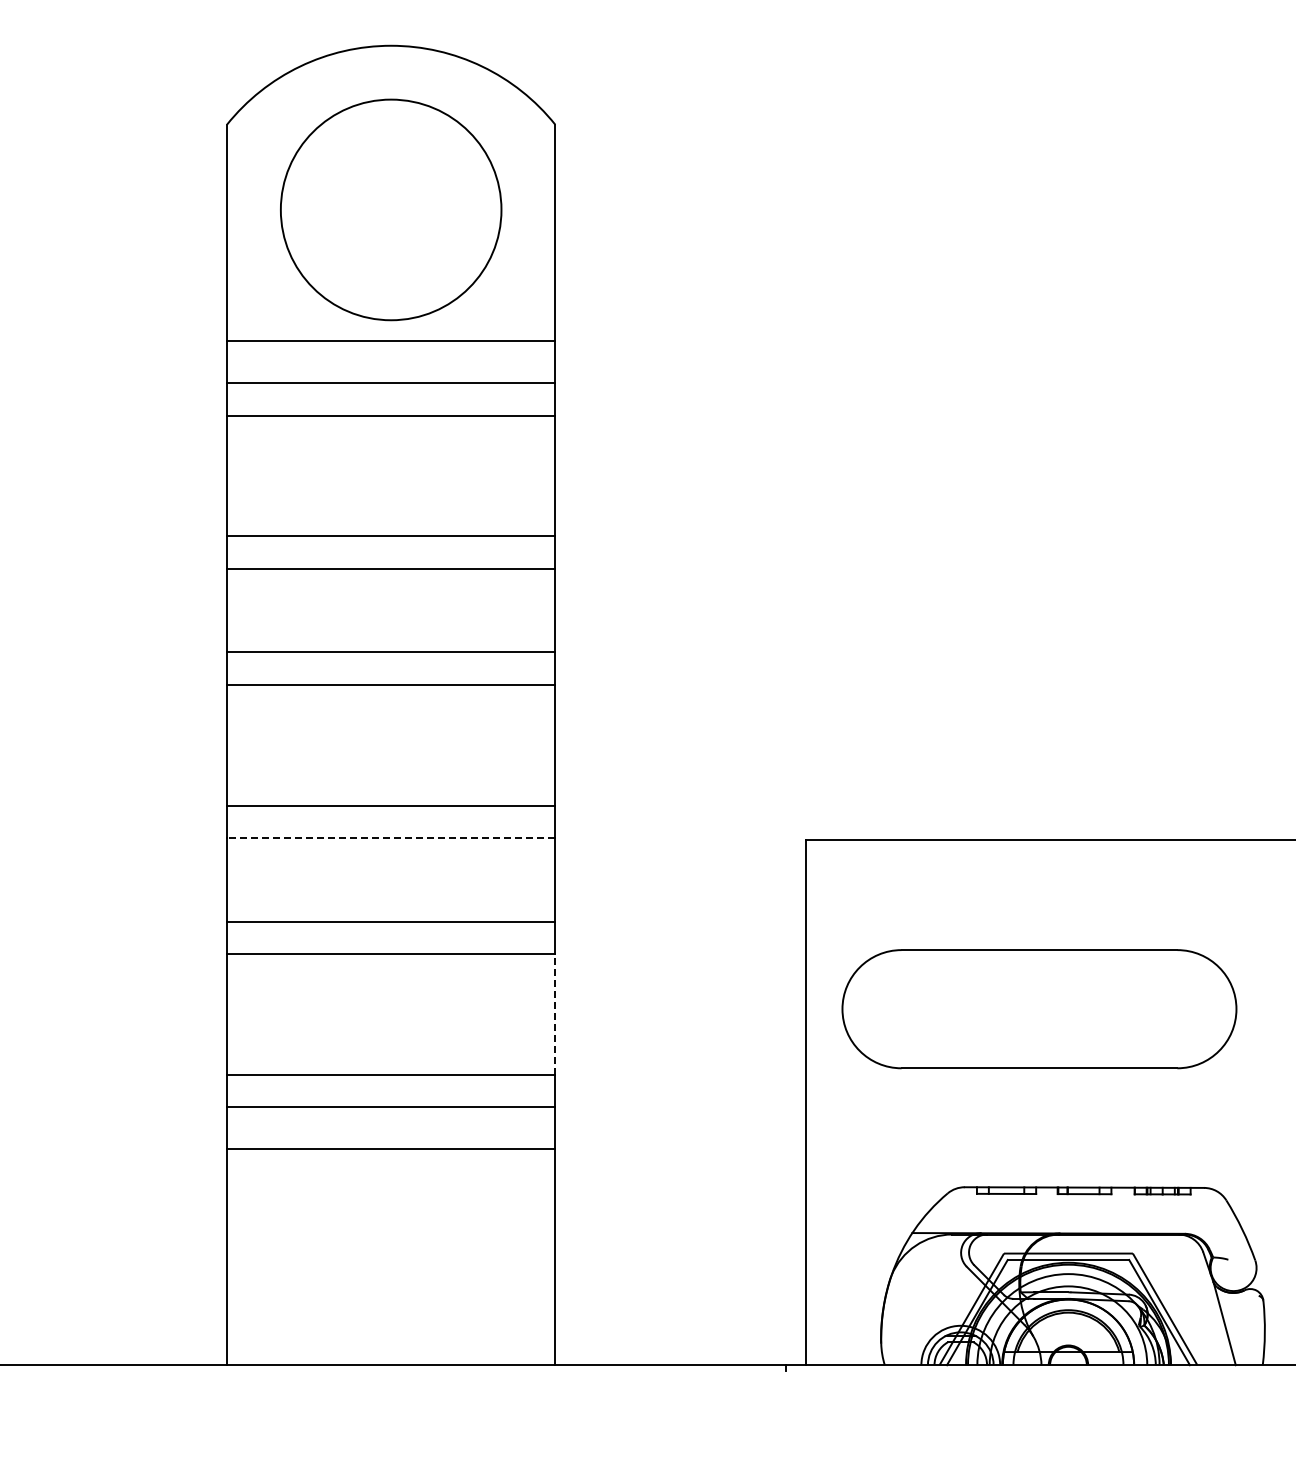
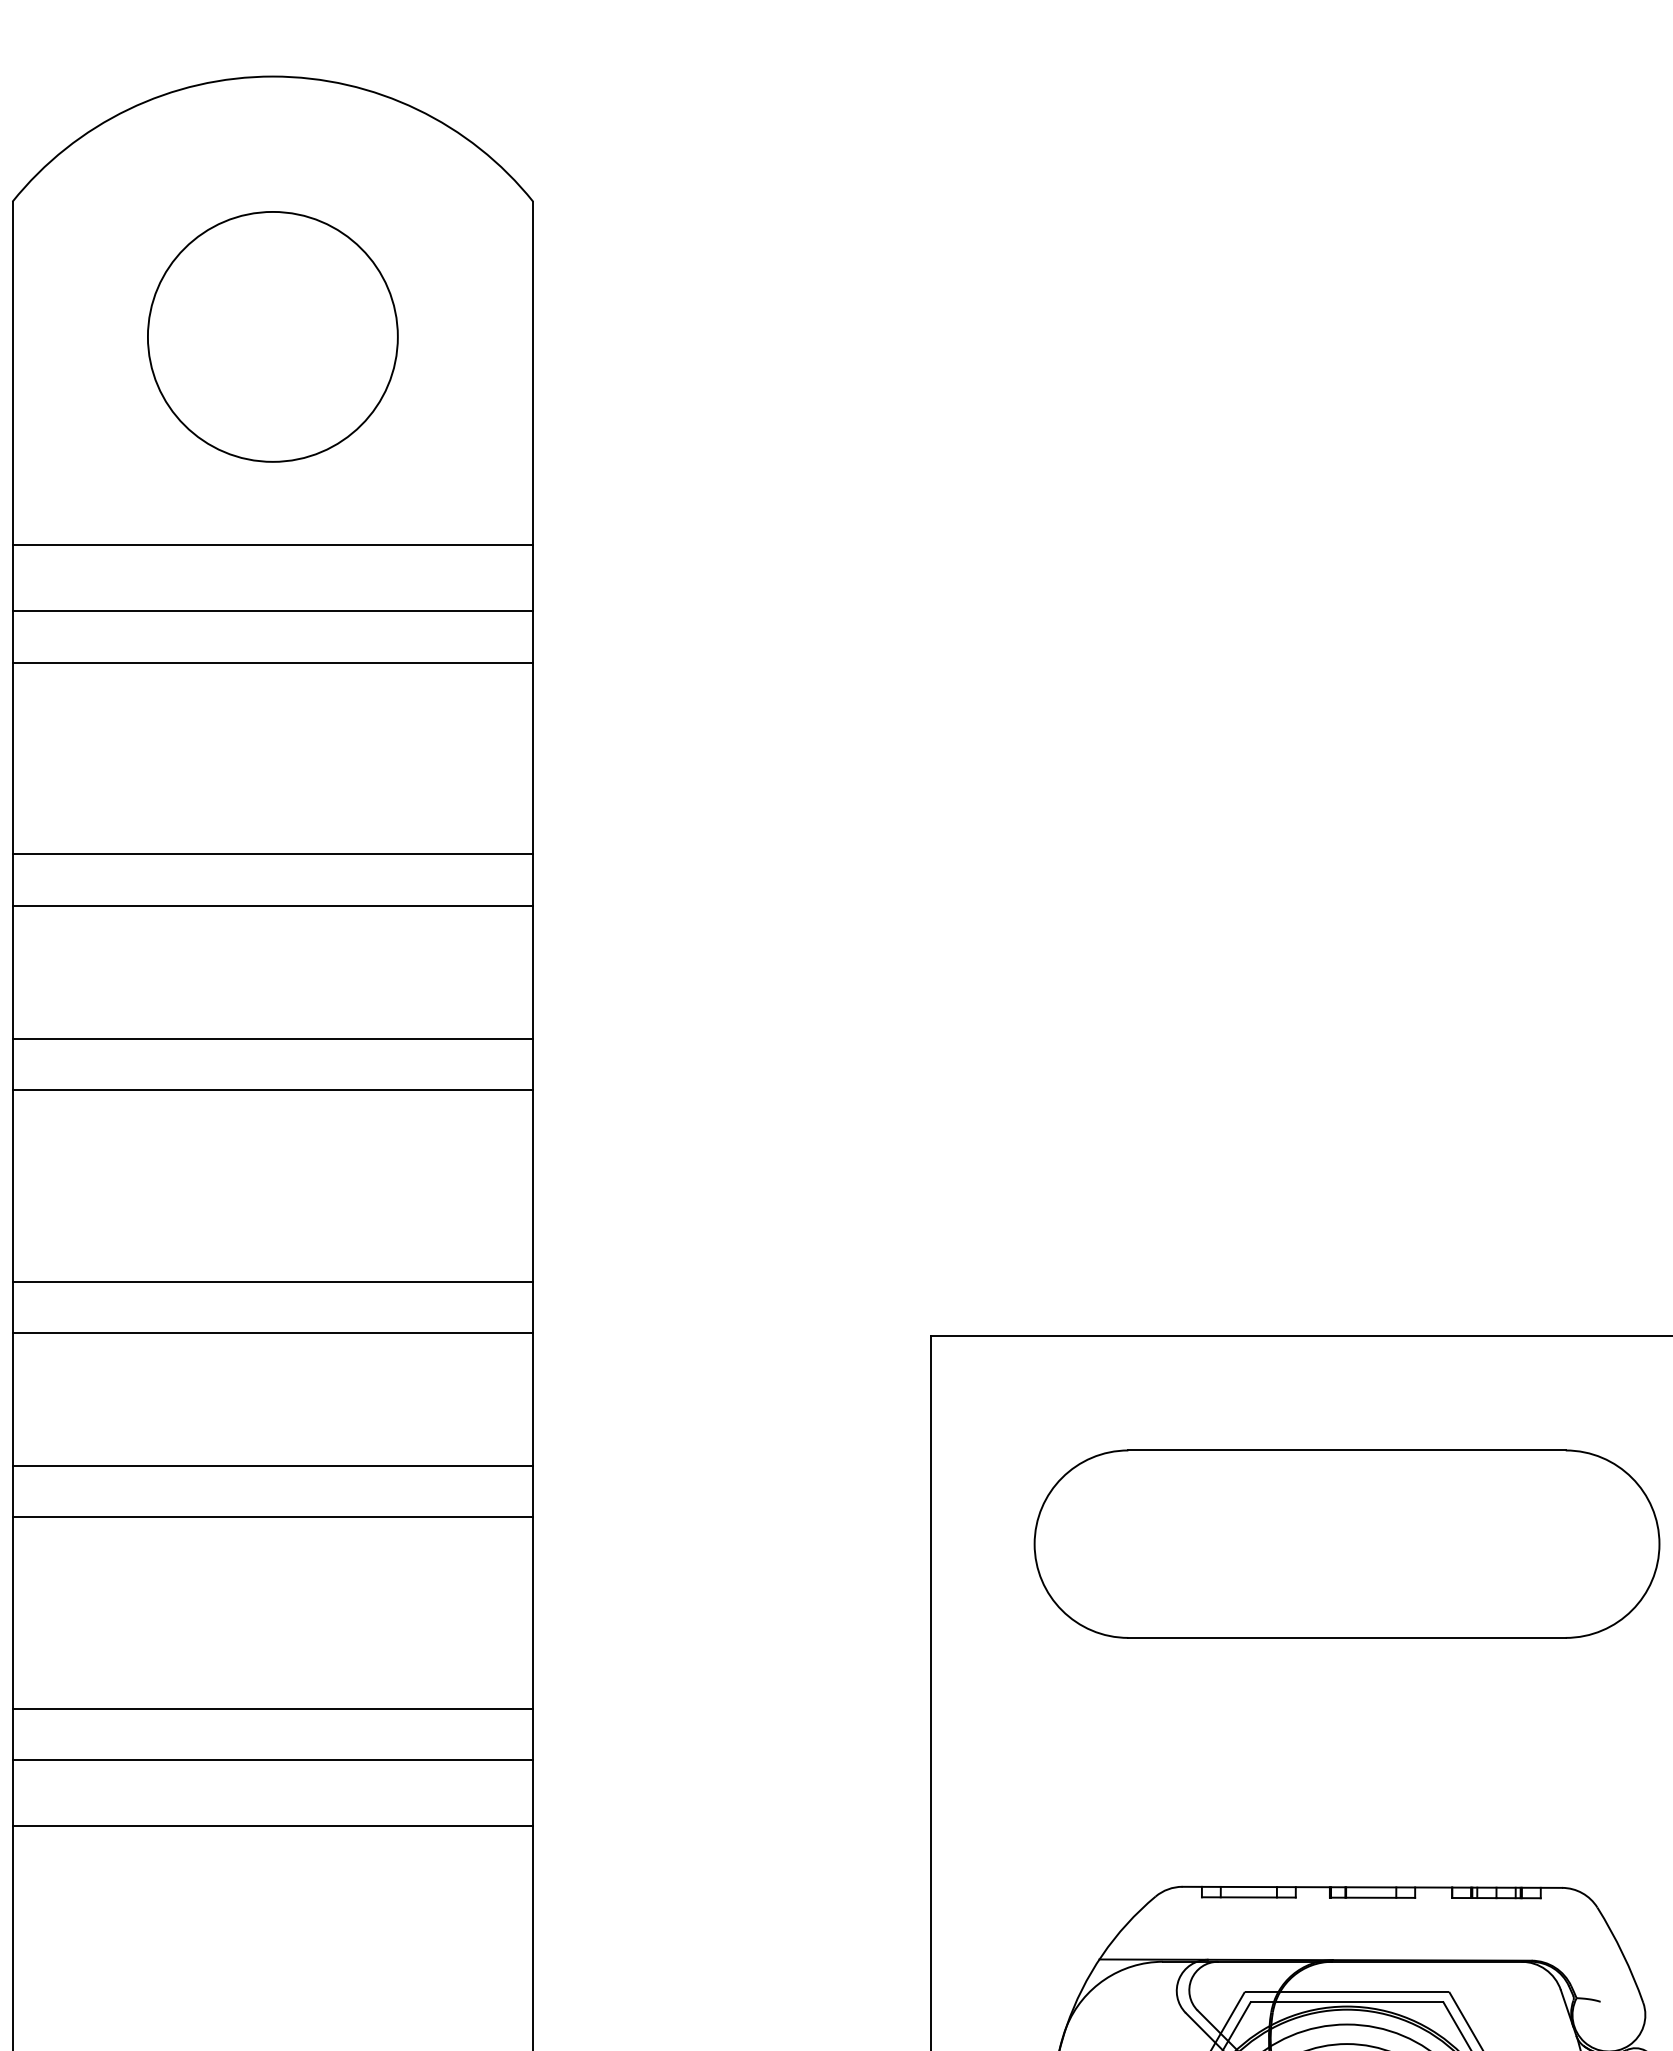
circle: (390, 209) -> (271, 336), size x0.71
line: (390, 838) -> (271, 1333), dashed -> solid
part: (1039, 1009) -> (1347, 1544), moved
line: (555, 1014) -> (533, 1612), dashed -> solid

